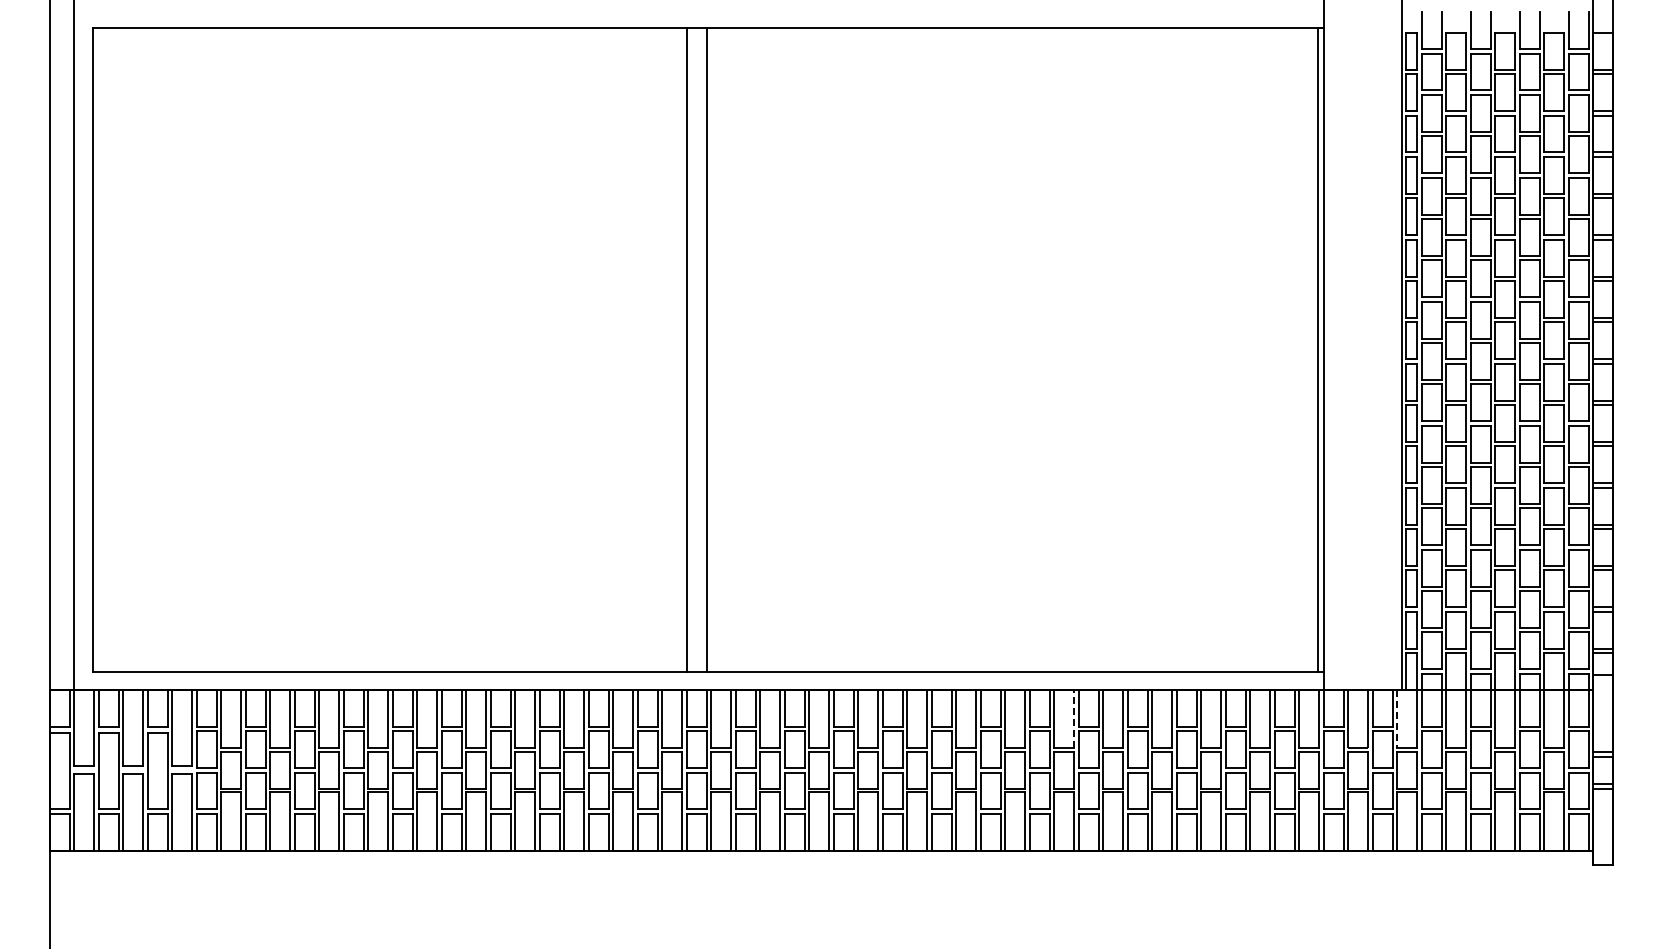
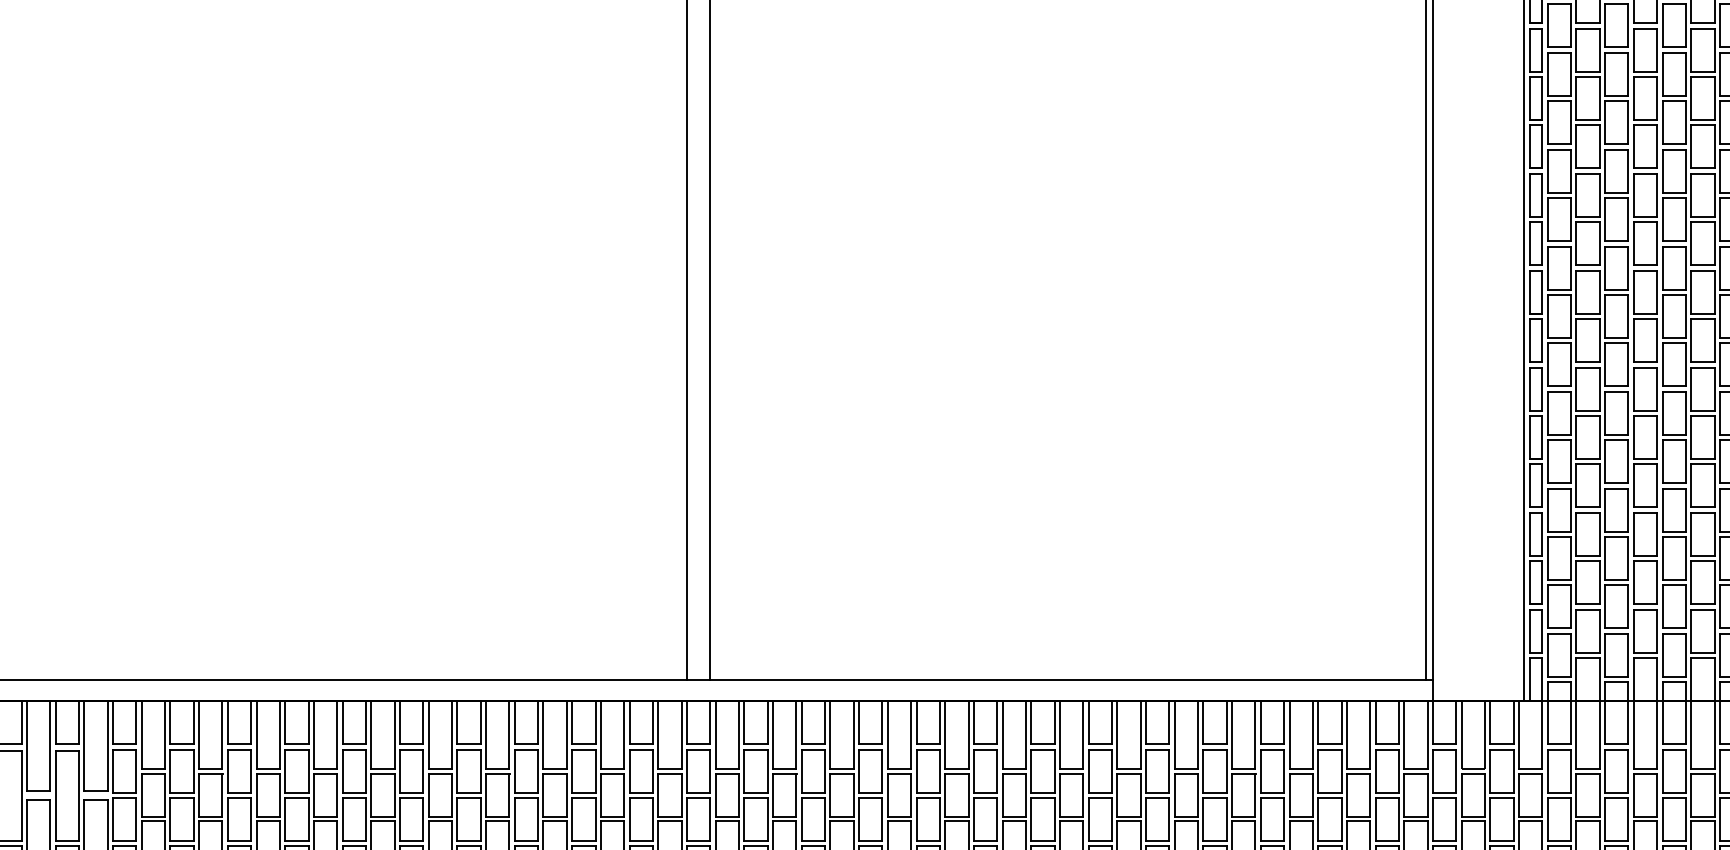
line: (1074, 718) -> (1141, 734), dashed -> solid
line: (1397, 719) -> (1519, 735), dashed -> solid

